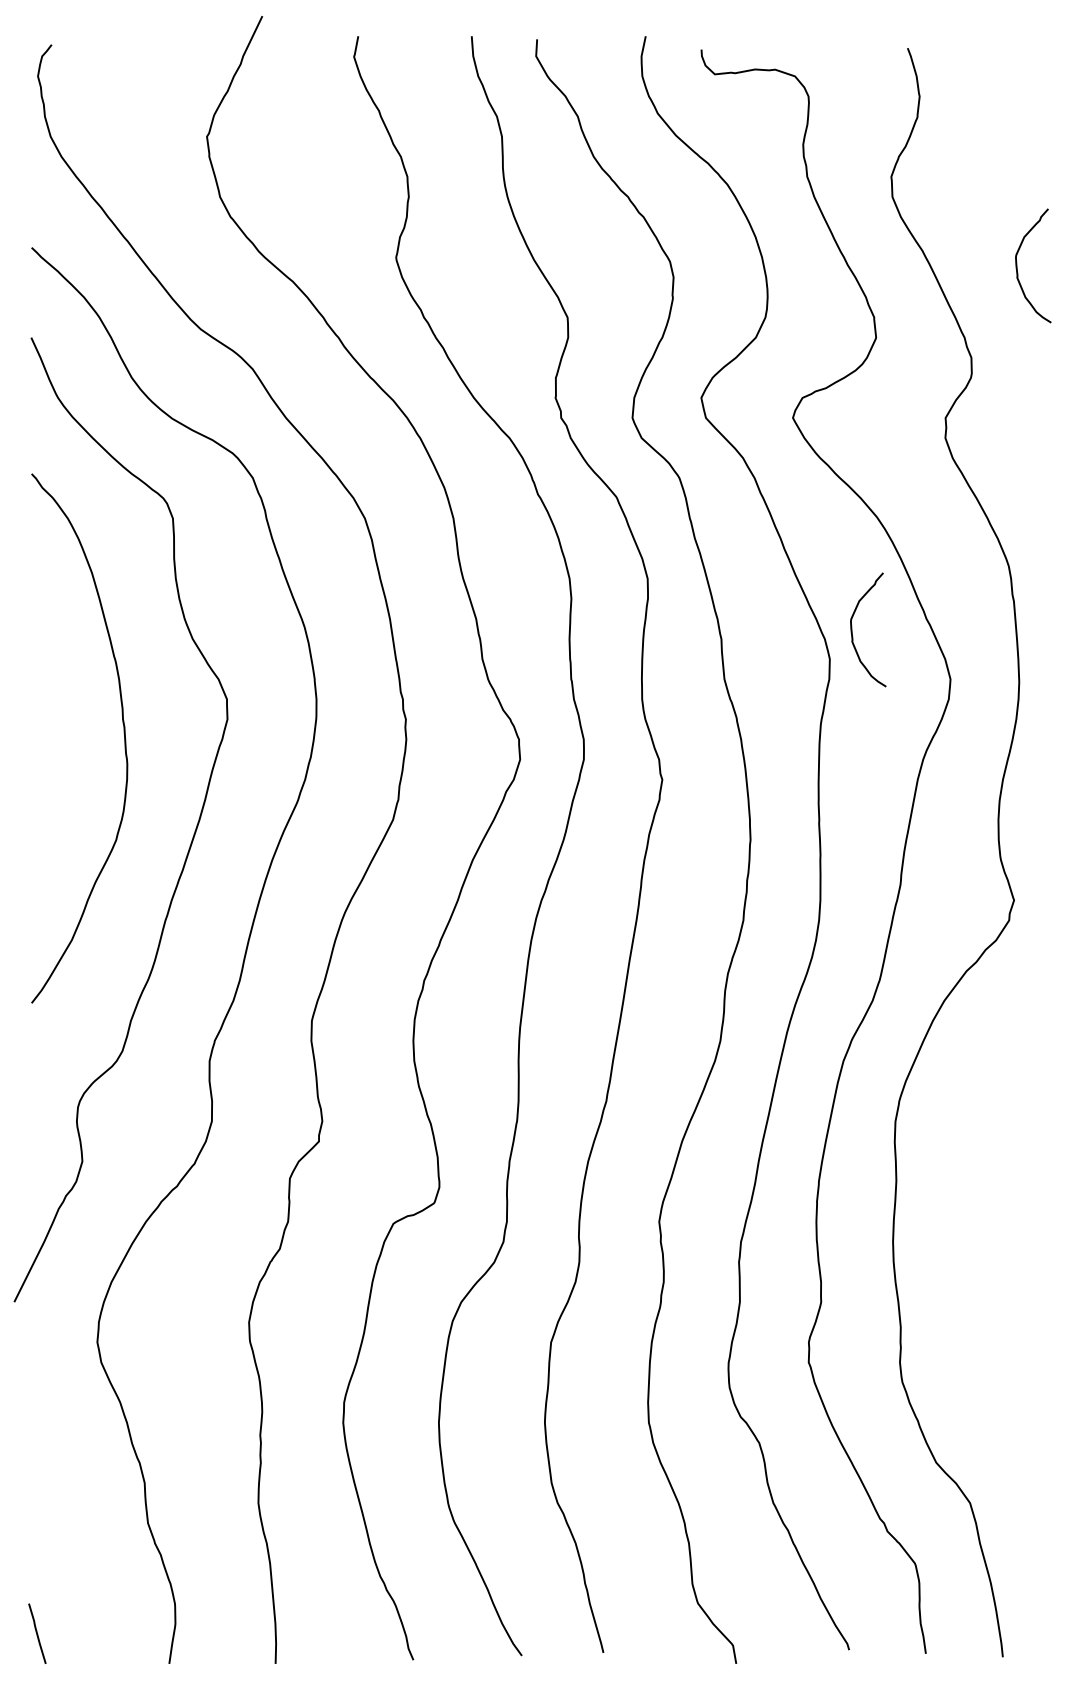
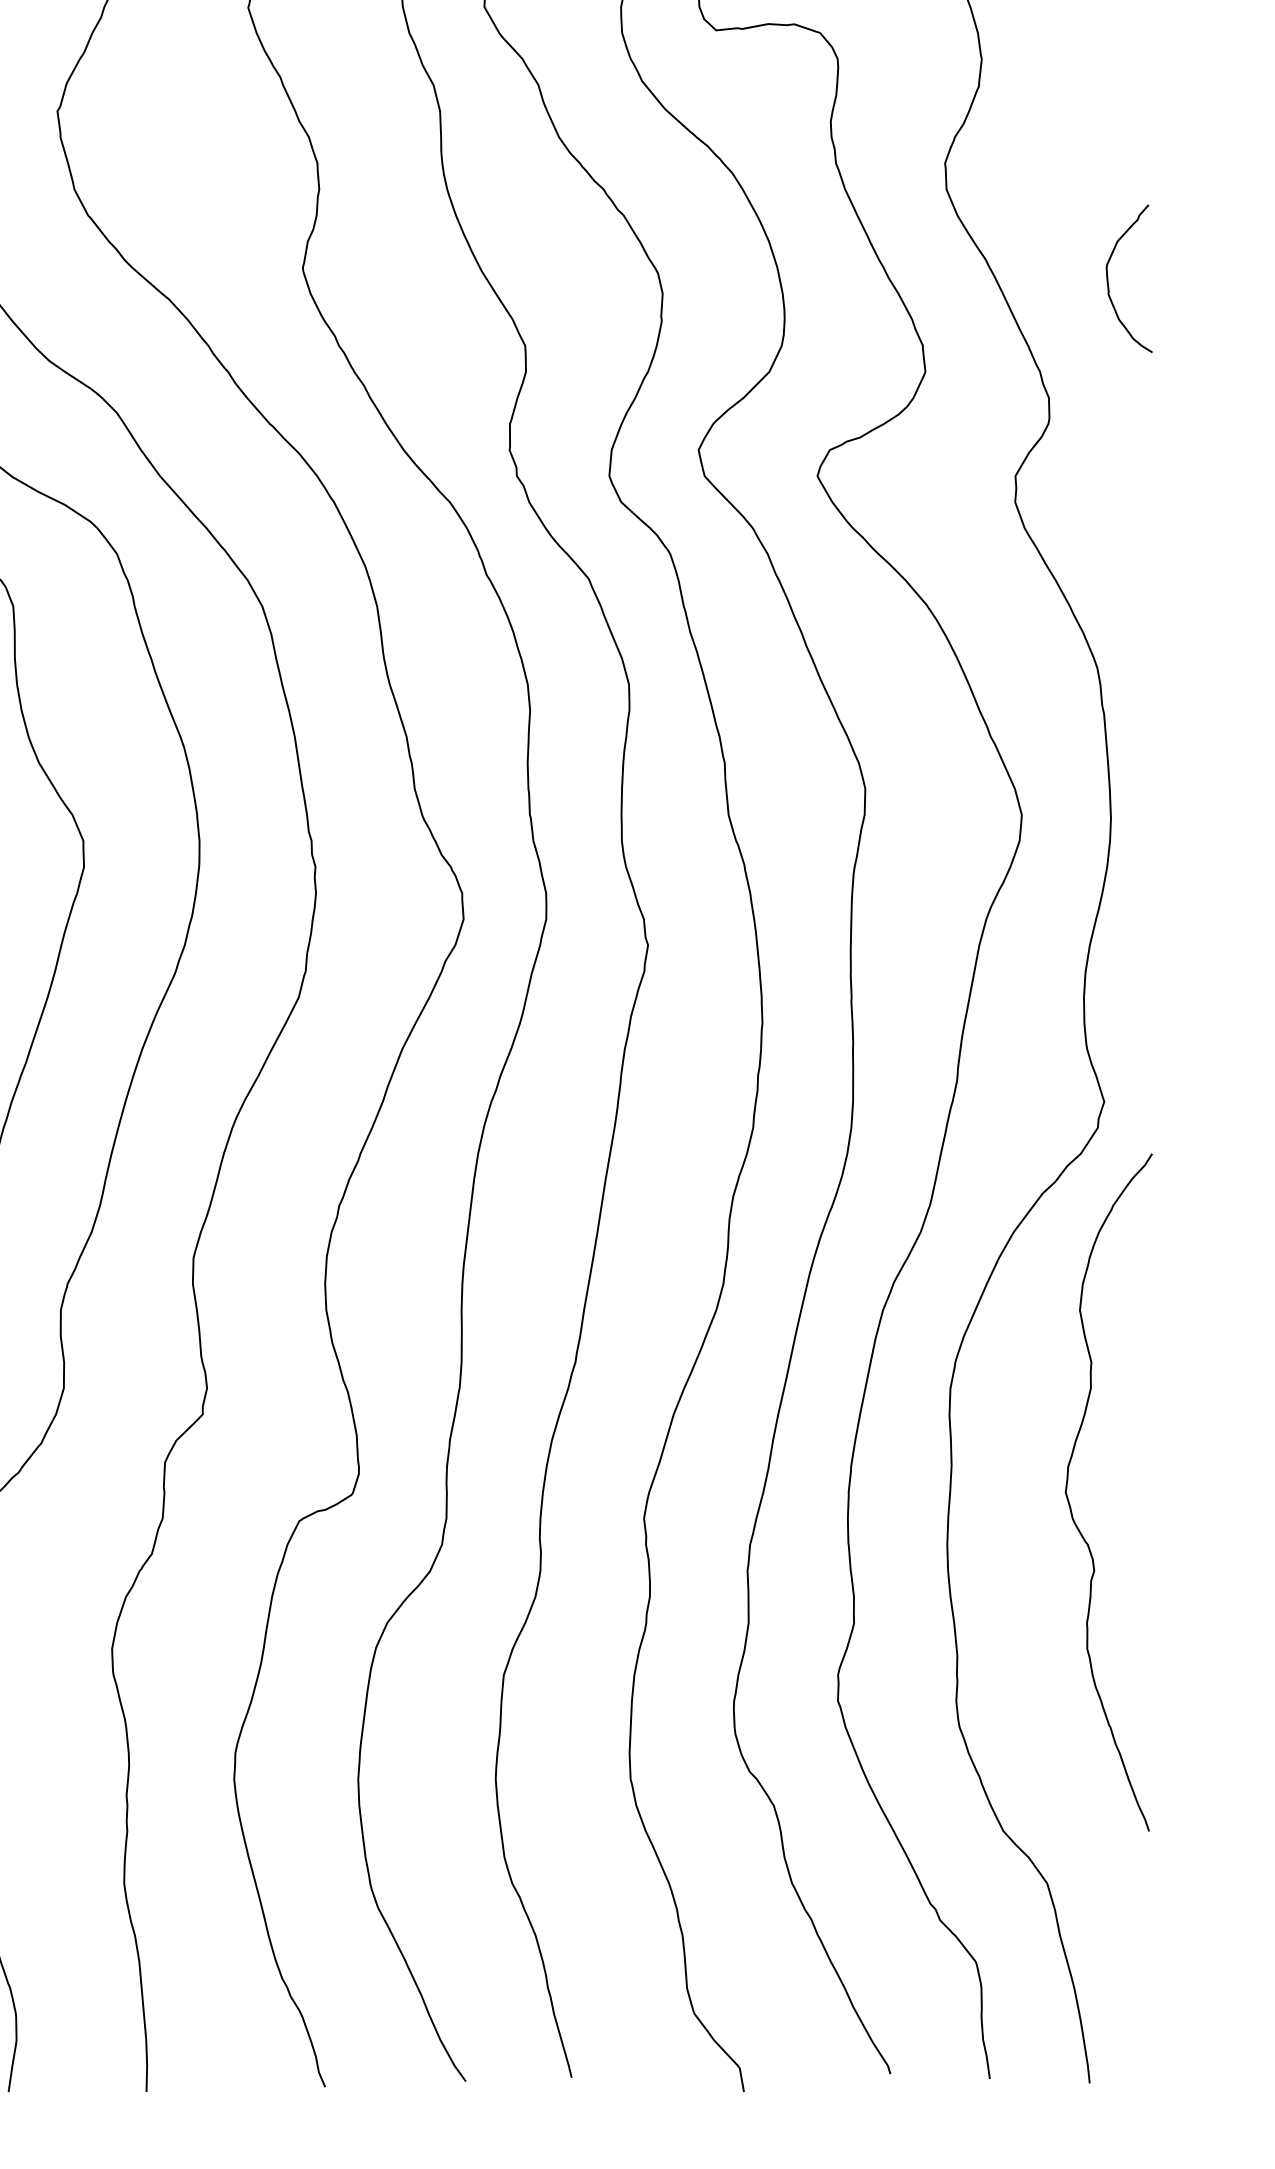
curve: (852, 629) -> (894, 750), removed
curve: (987, 1207) -> (1069, 1500), added

